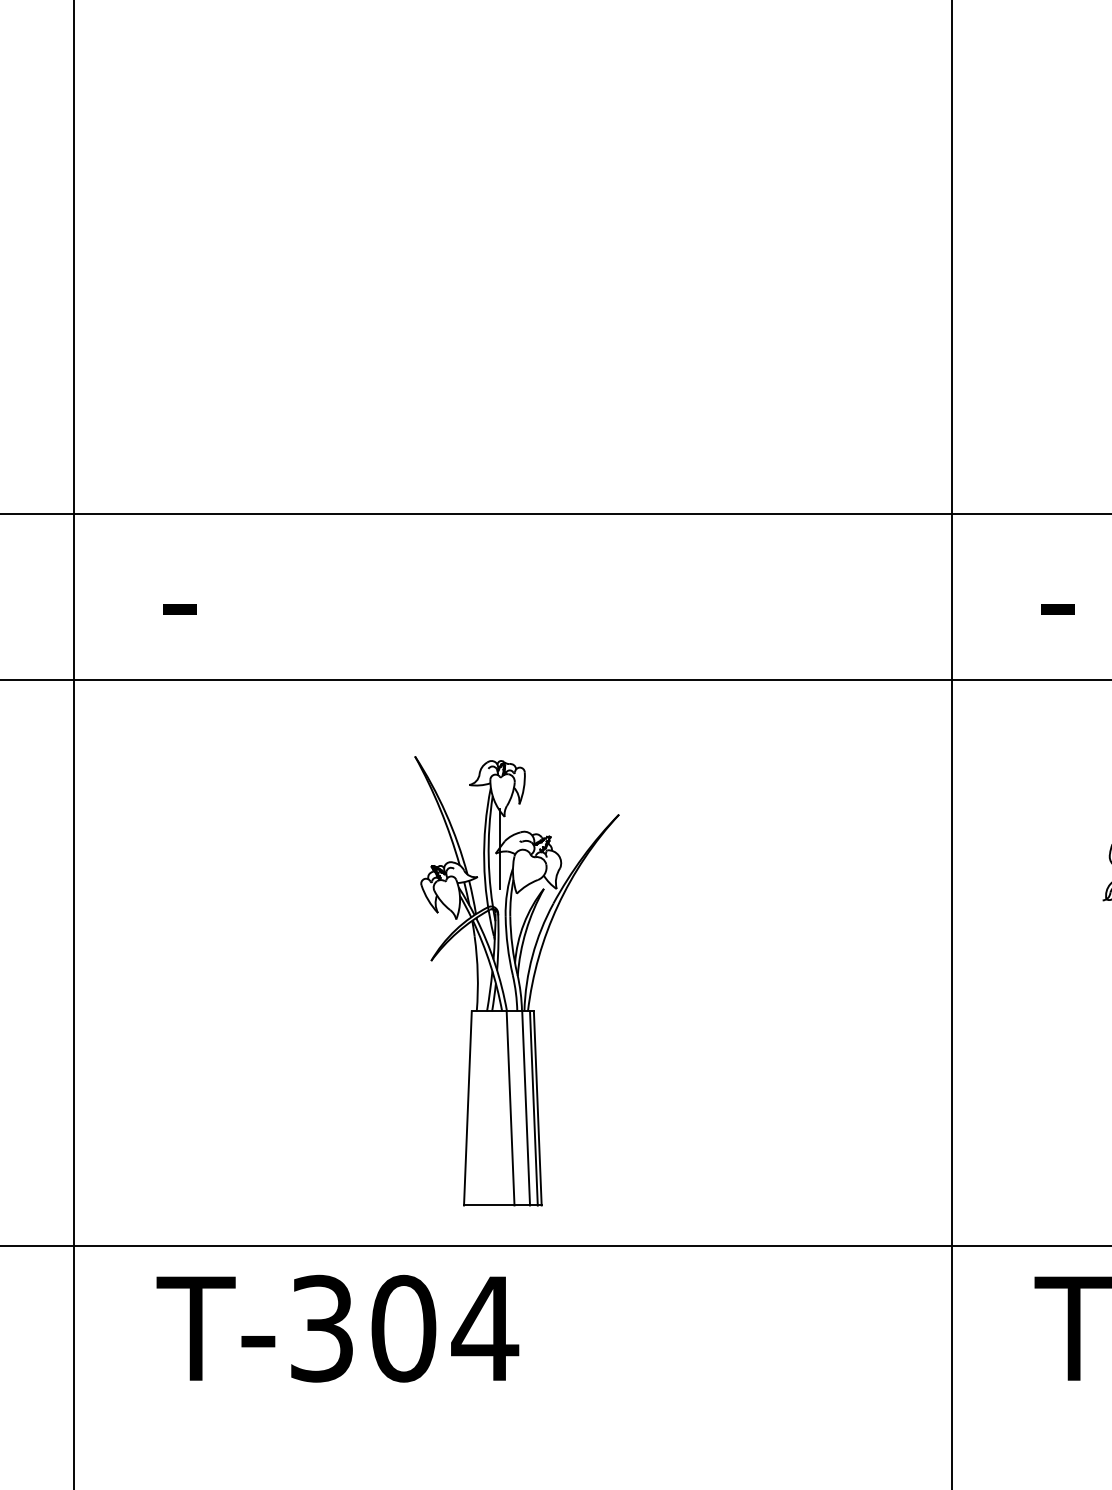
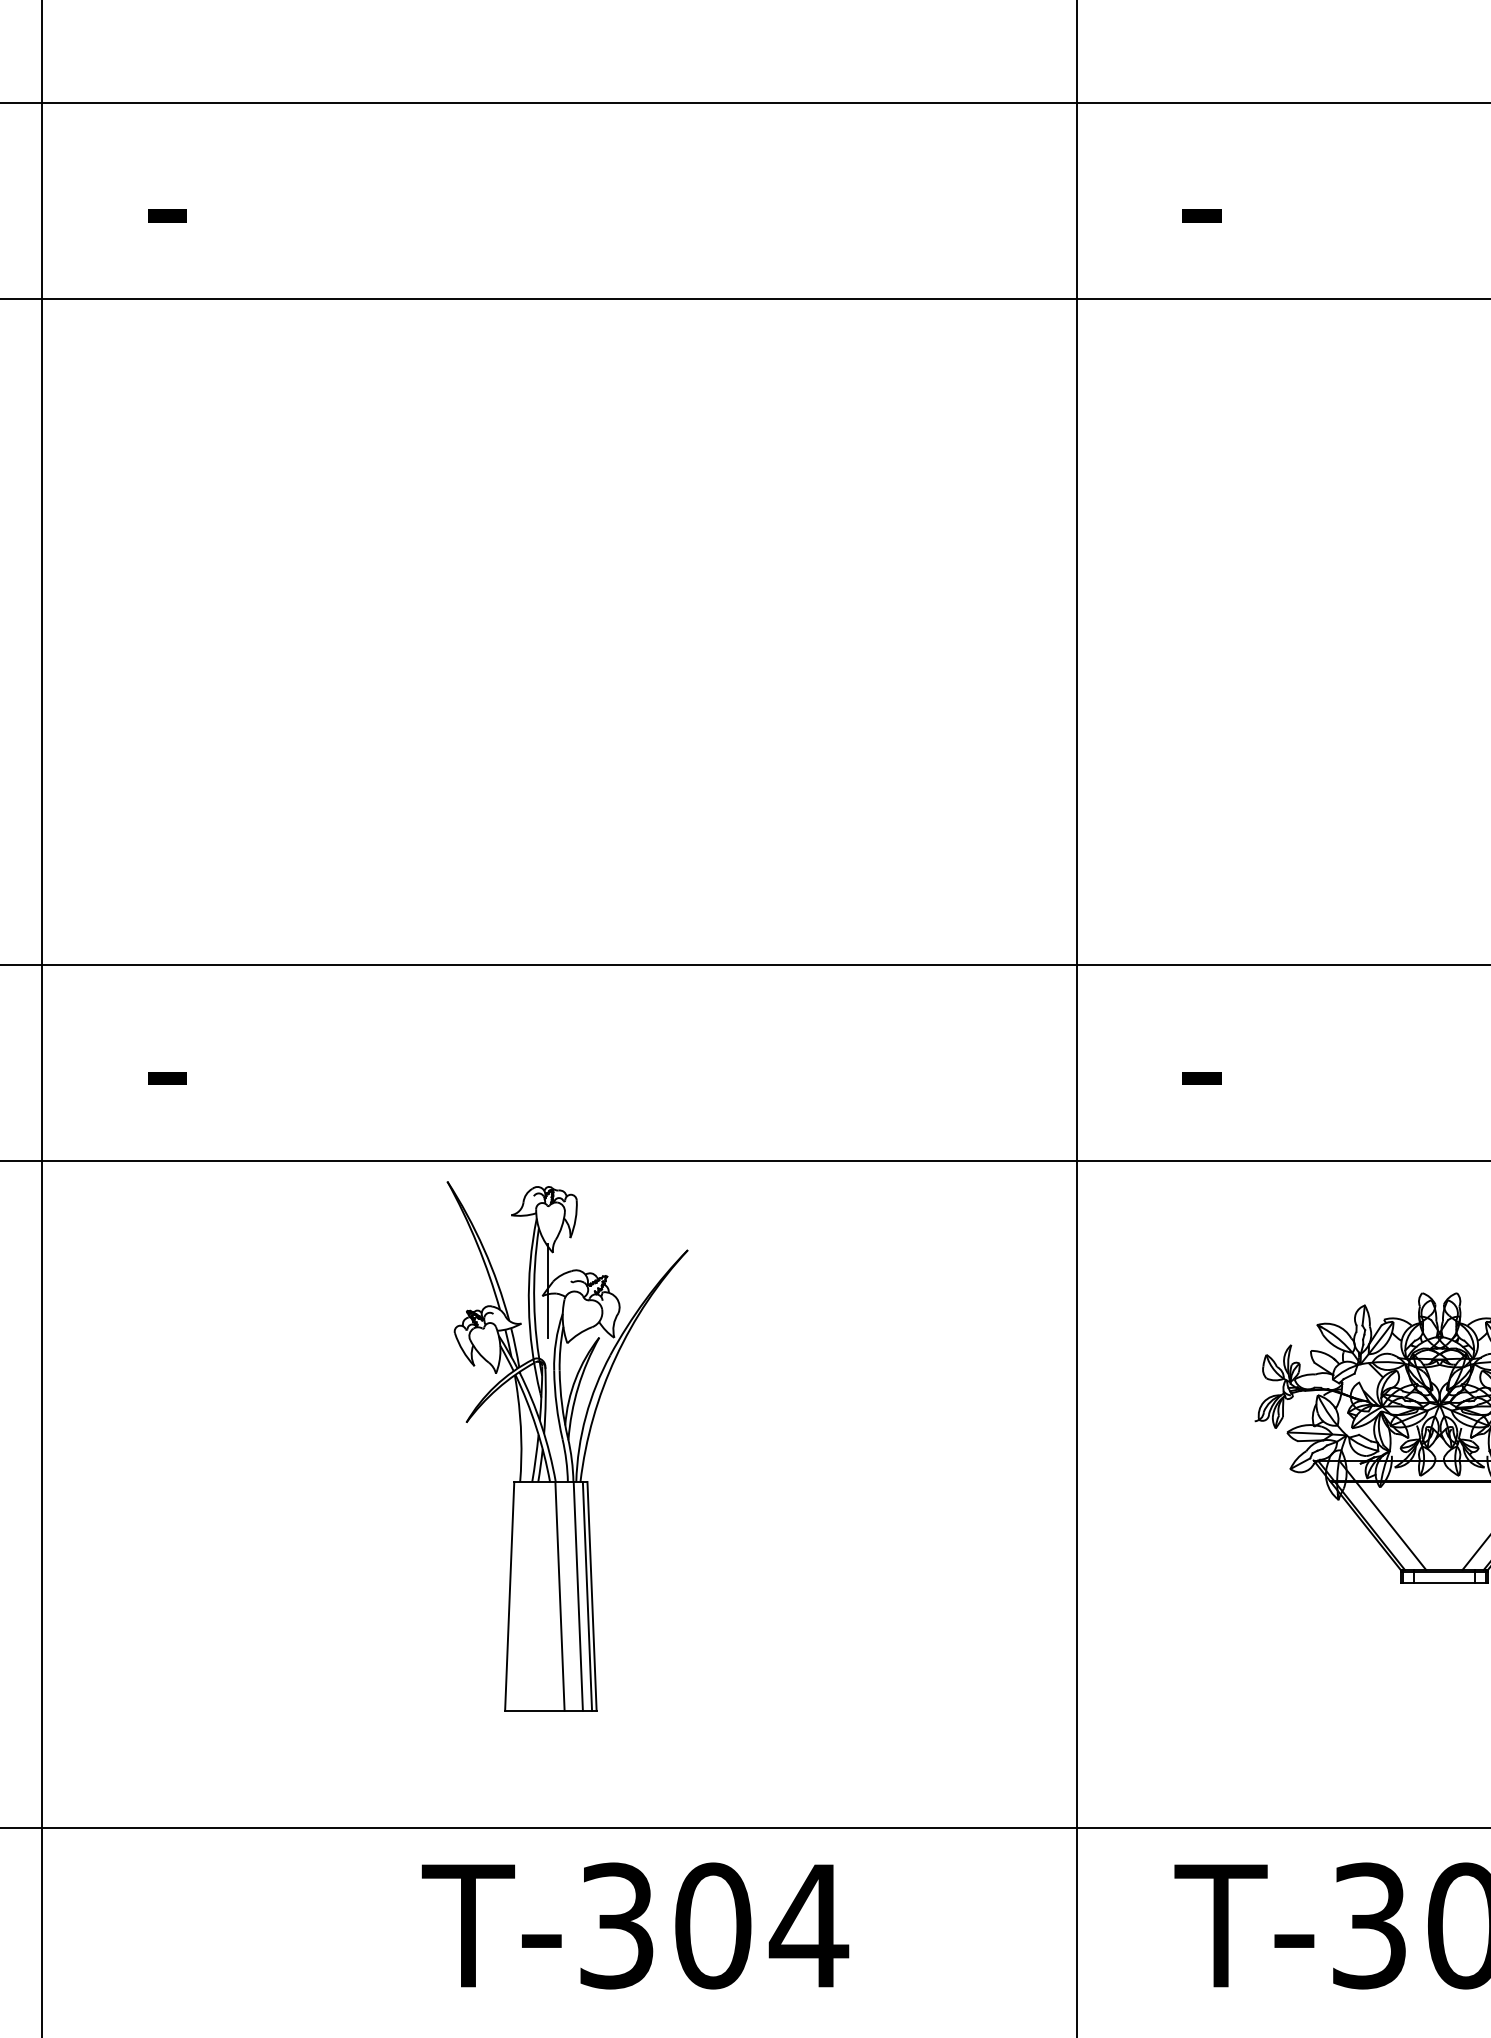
part: (516, 981) -> (567, 1446), moved
text: (337, 1328) -> (635, 1925), moved

